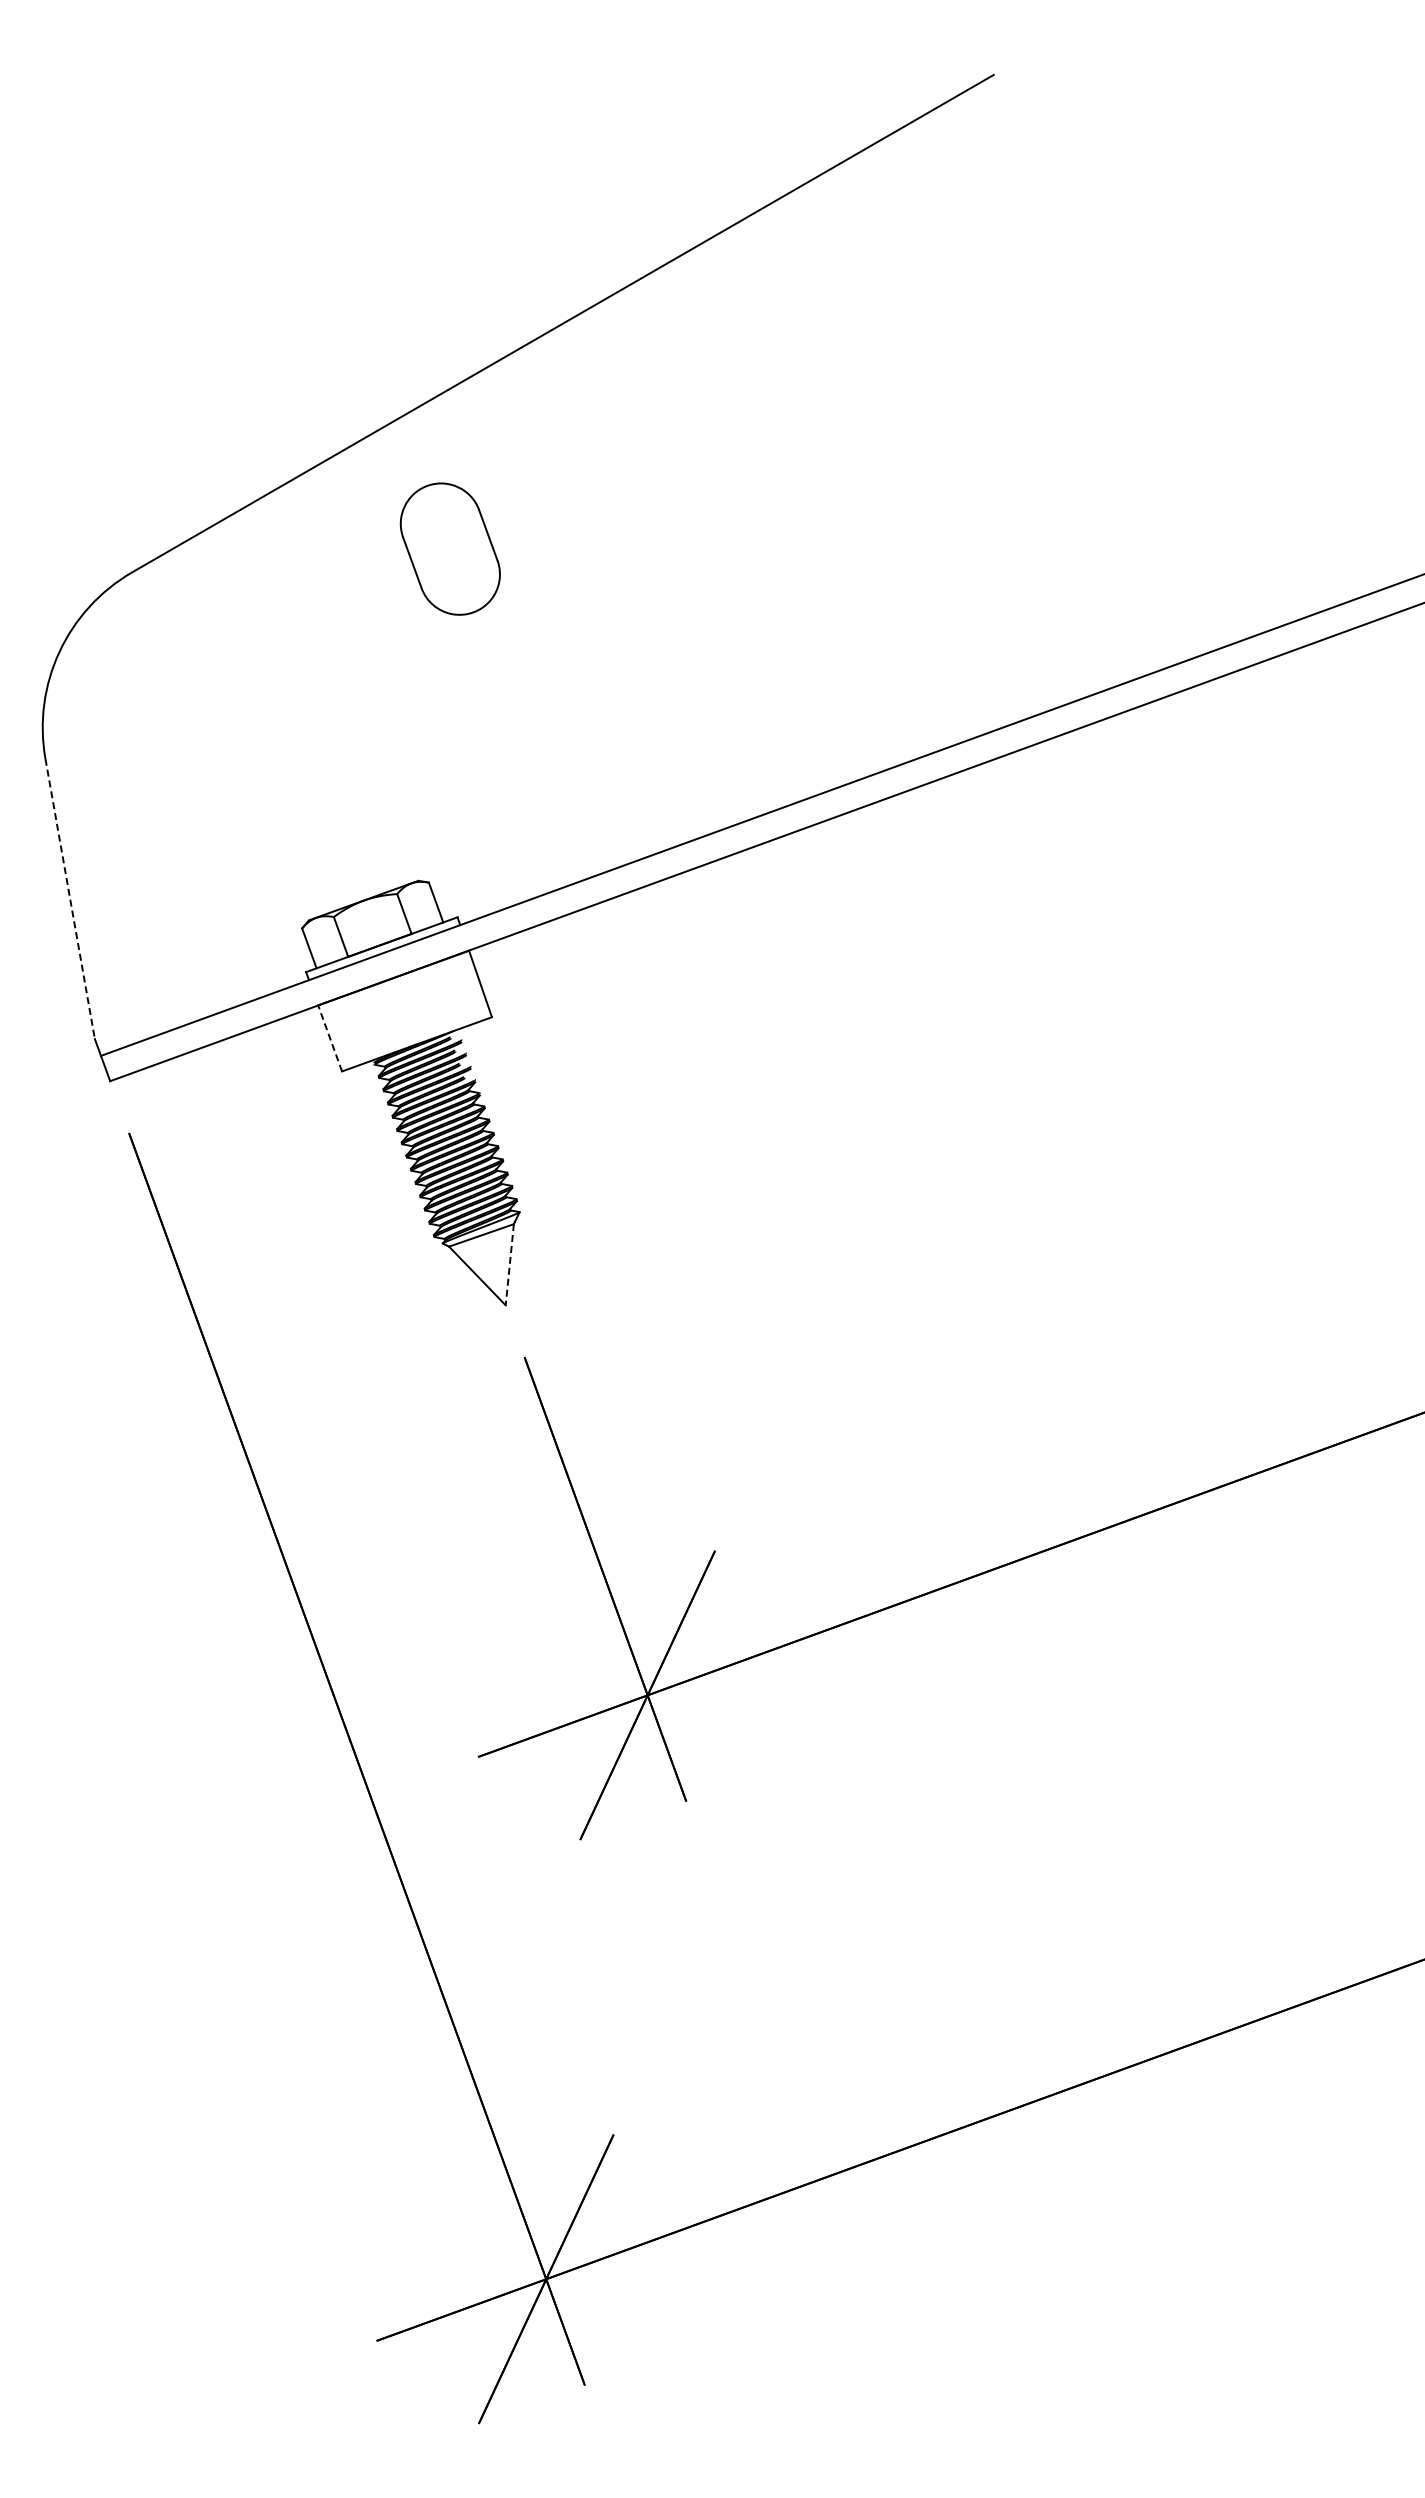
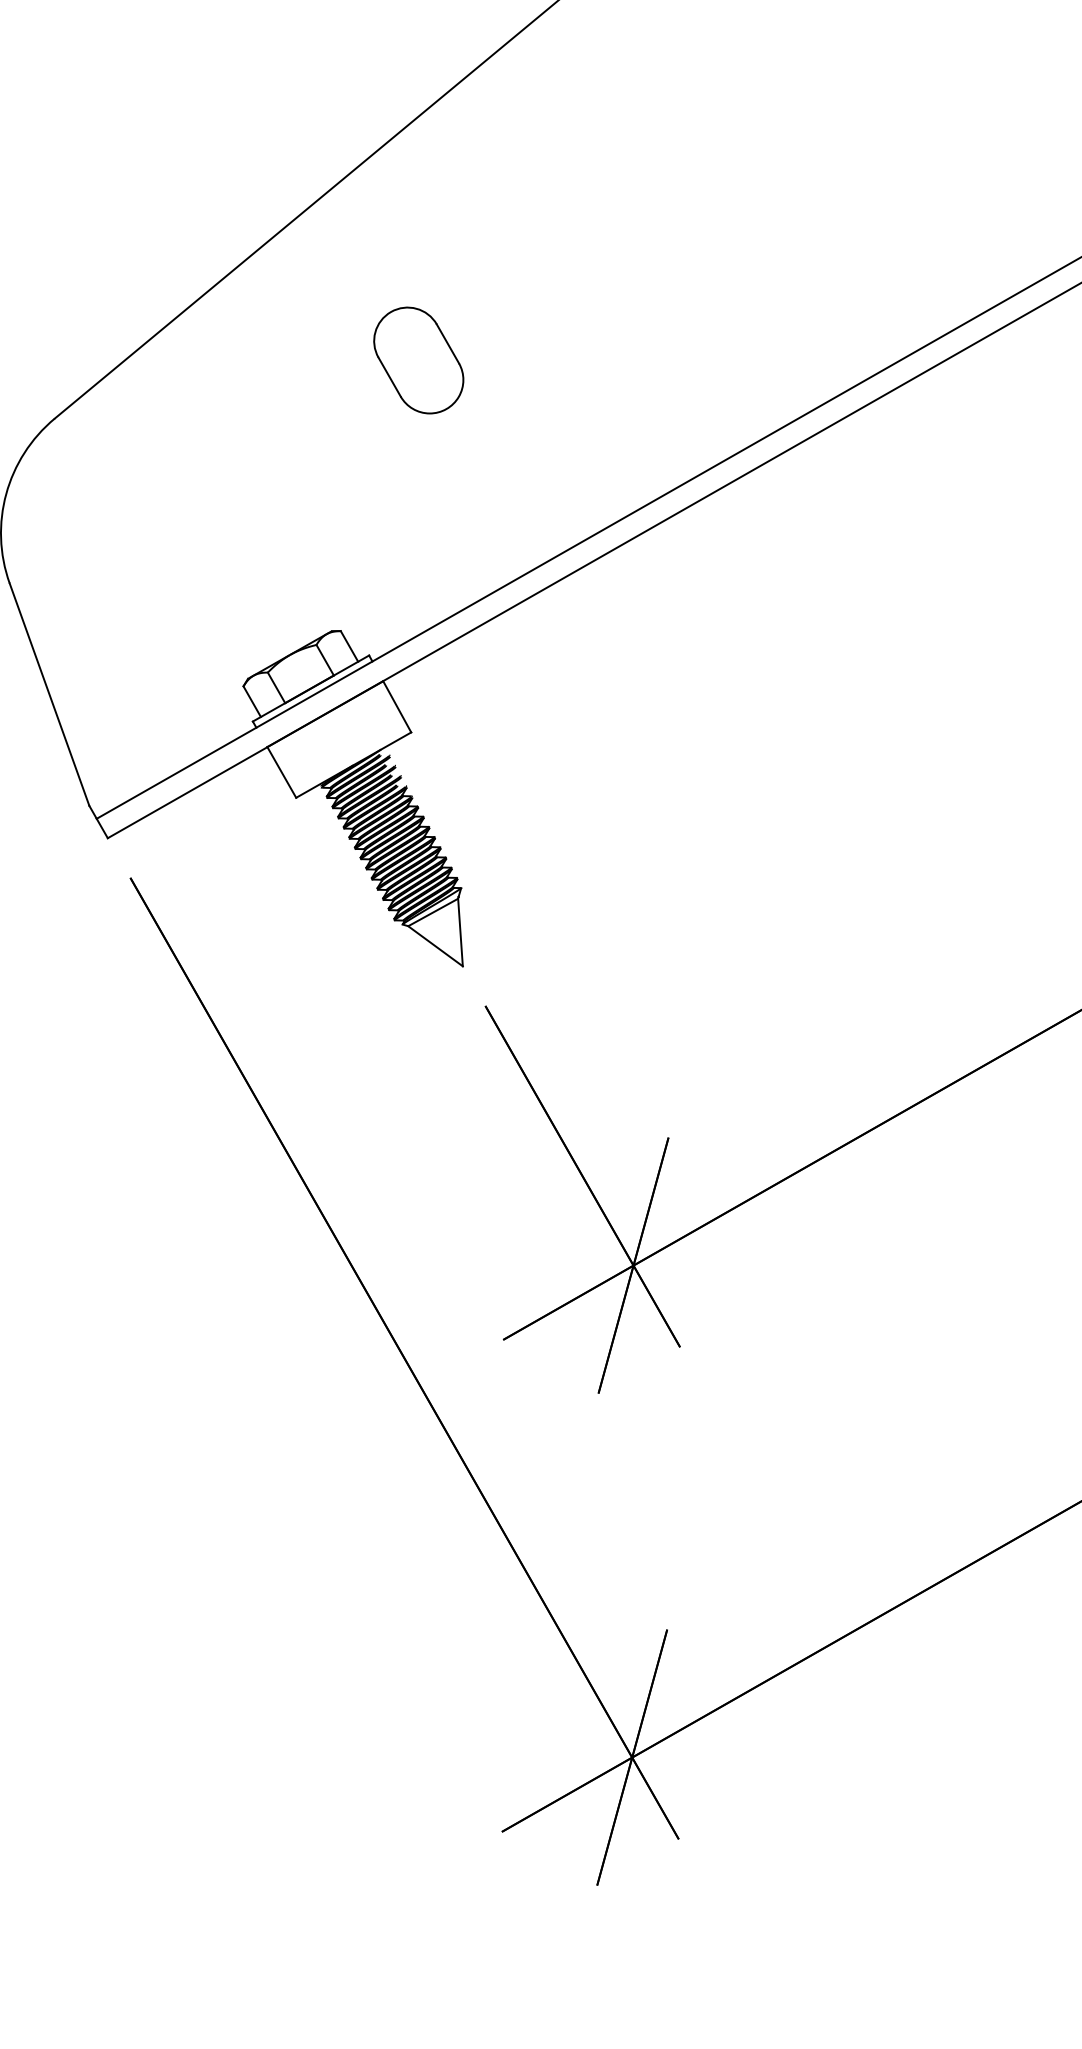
part: (449, 548) -> (417, 360), moved
line: (70, 899) -> (49, 695), dashed -> solid
line: (329, 1037) -> (281, 771), dashed -> solid
line: (509, 1264) -> (460, 932), dashed -> solid

